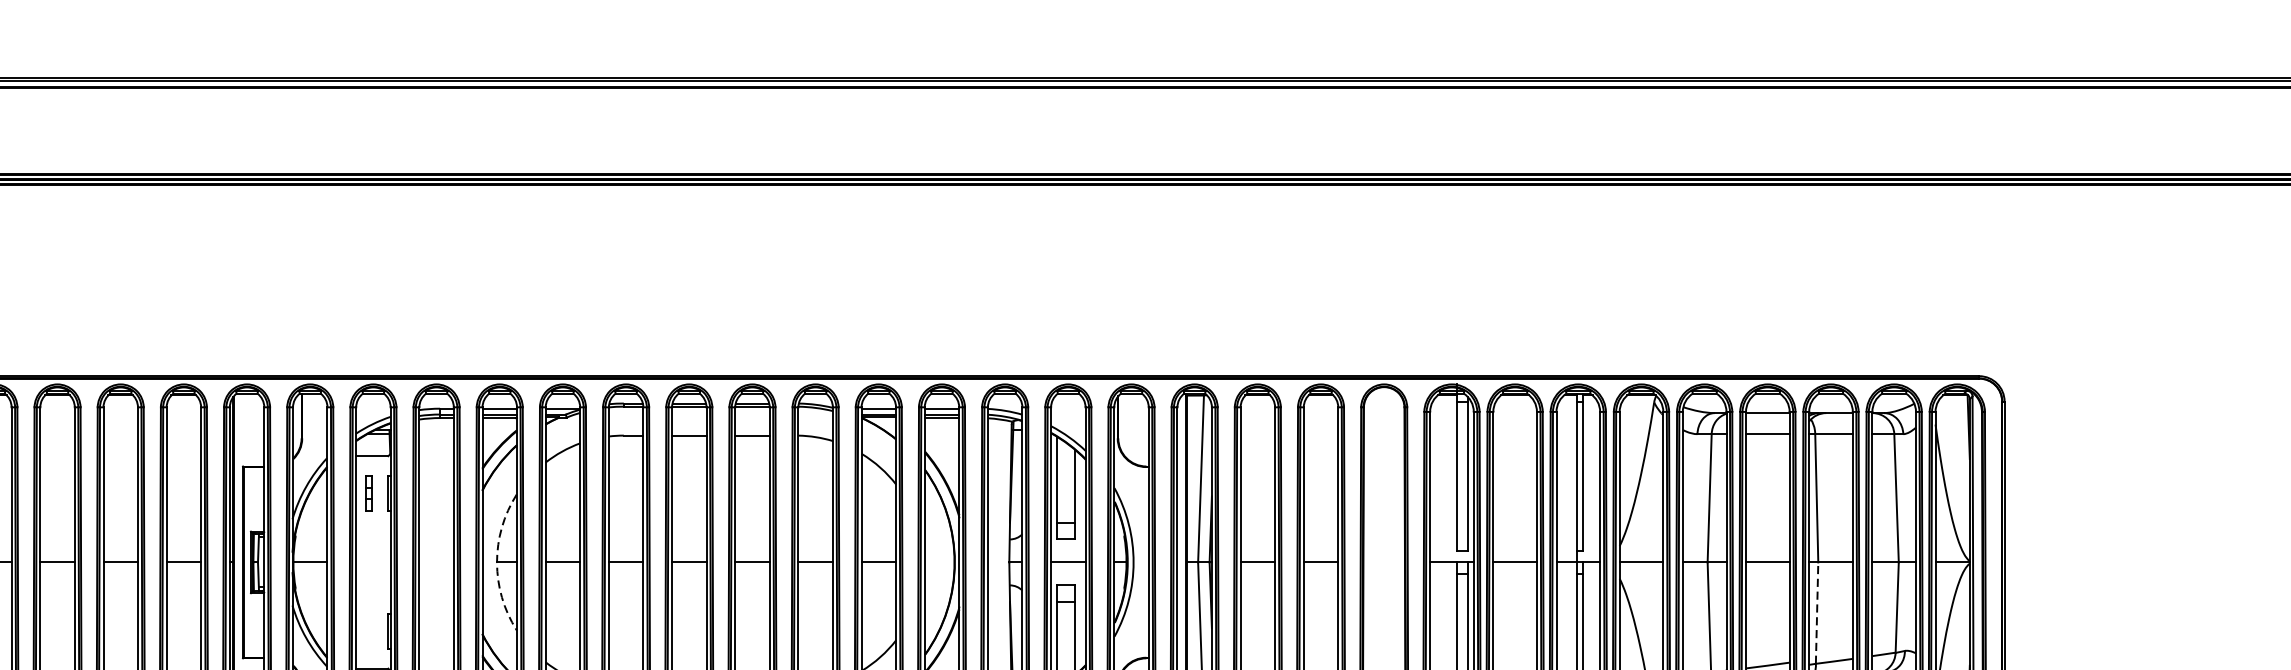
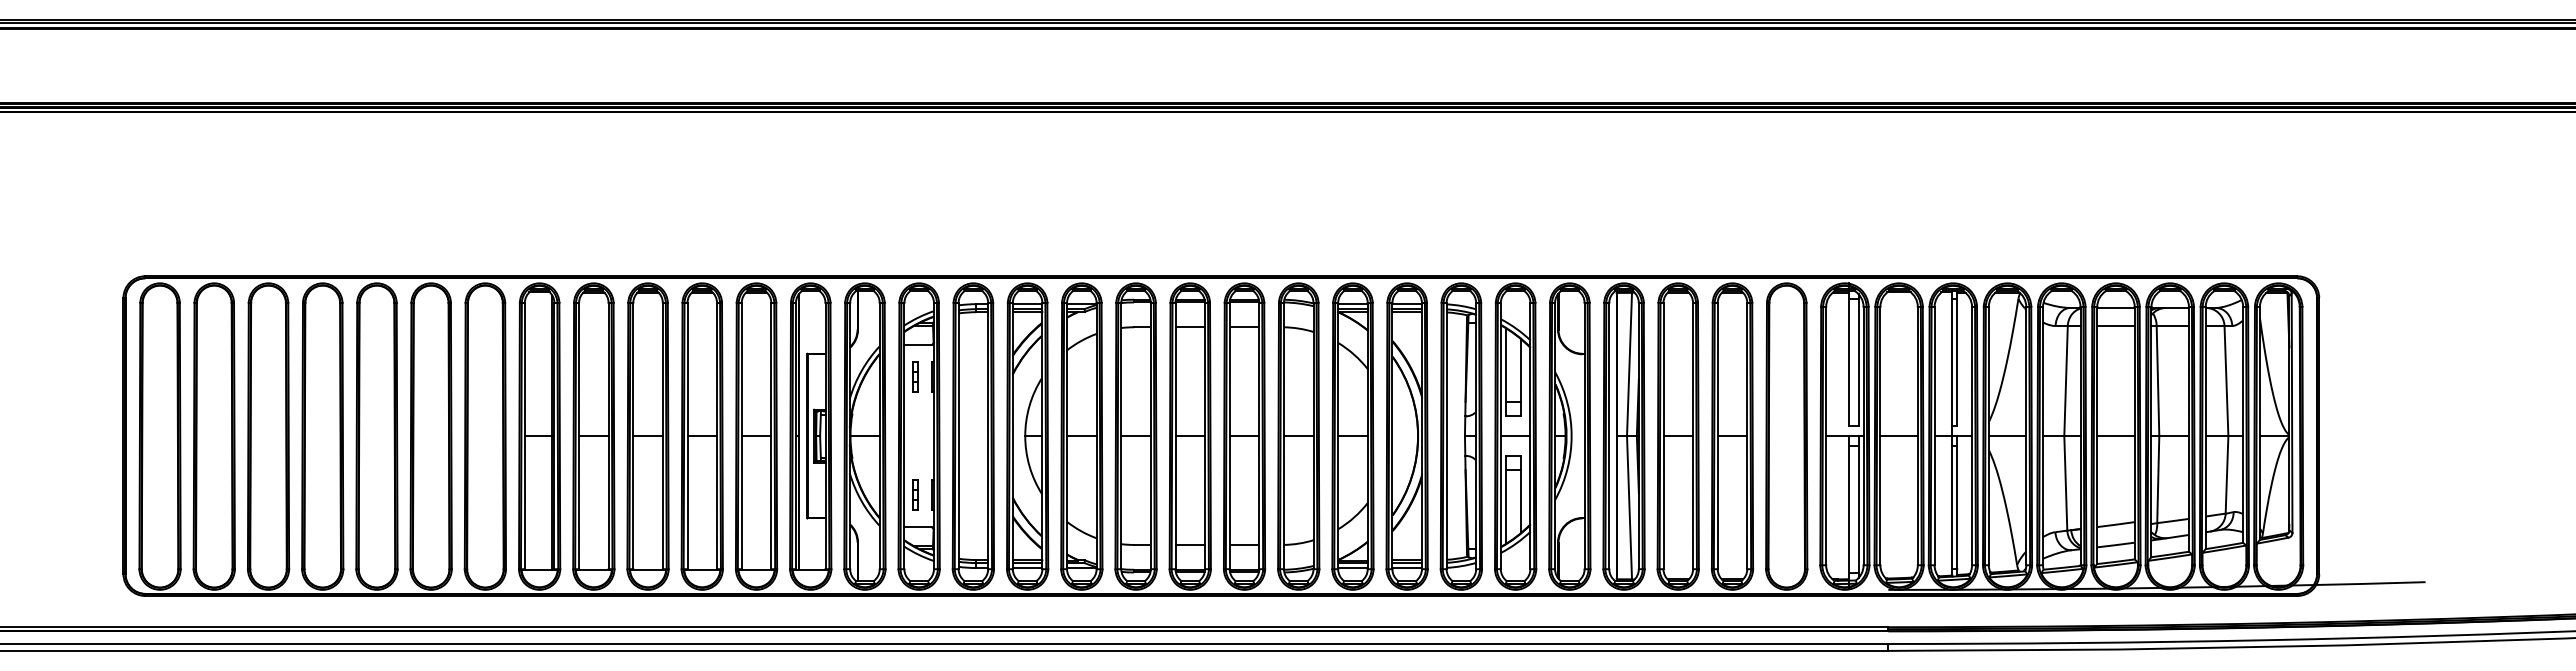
arc: (497, 562) -> (1025, 436), dashed -> solid
line: (1817, 612) -> (2158, 479), dashed -> solid
part: (369, 630) -> (915, 494), added

